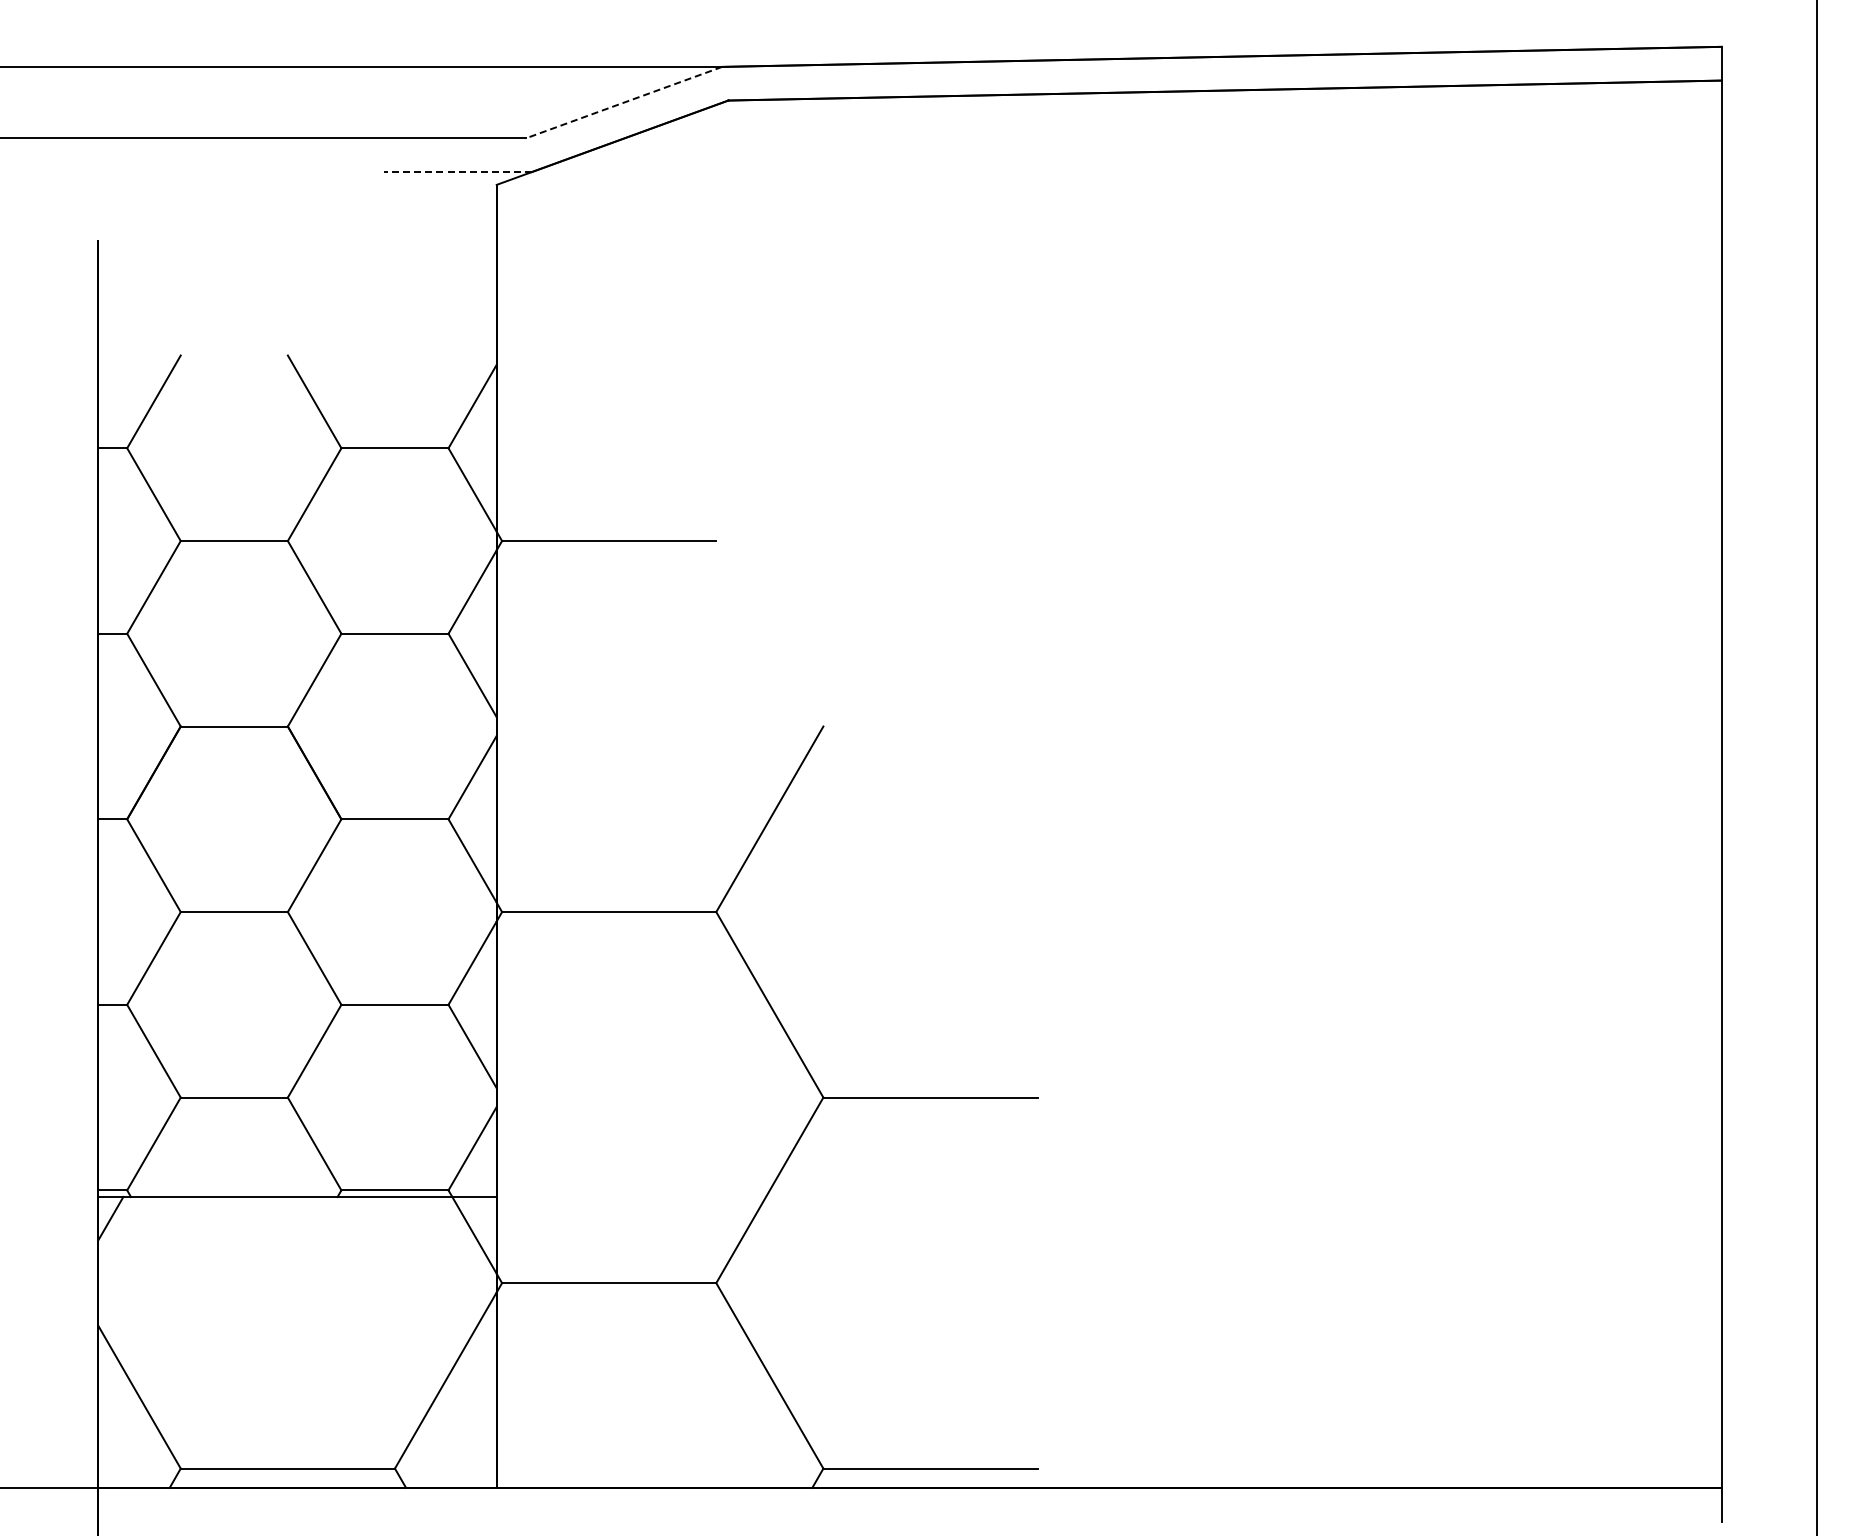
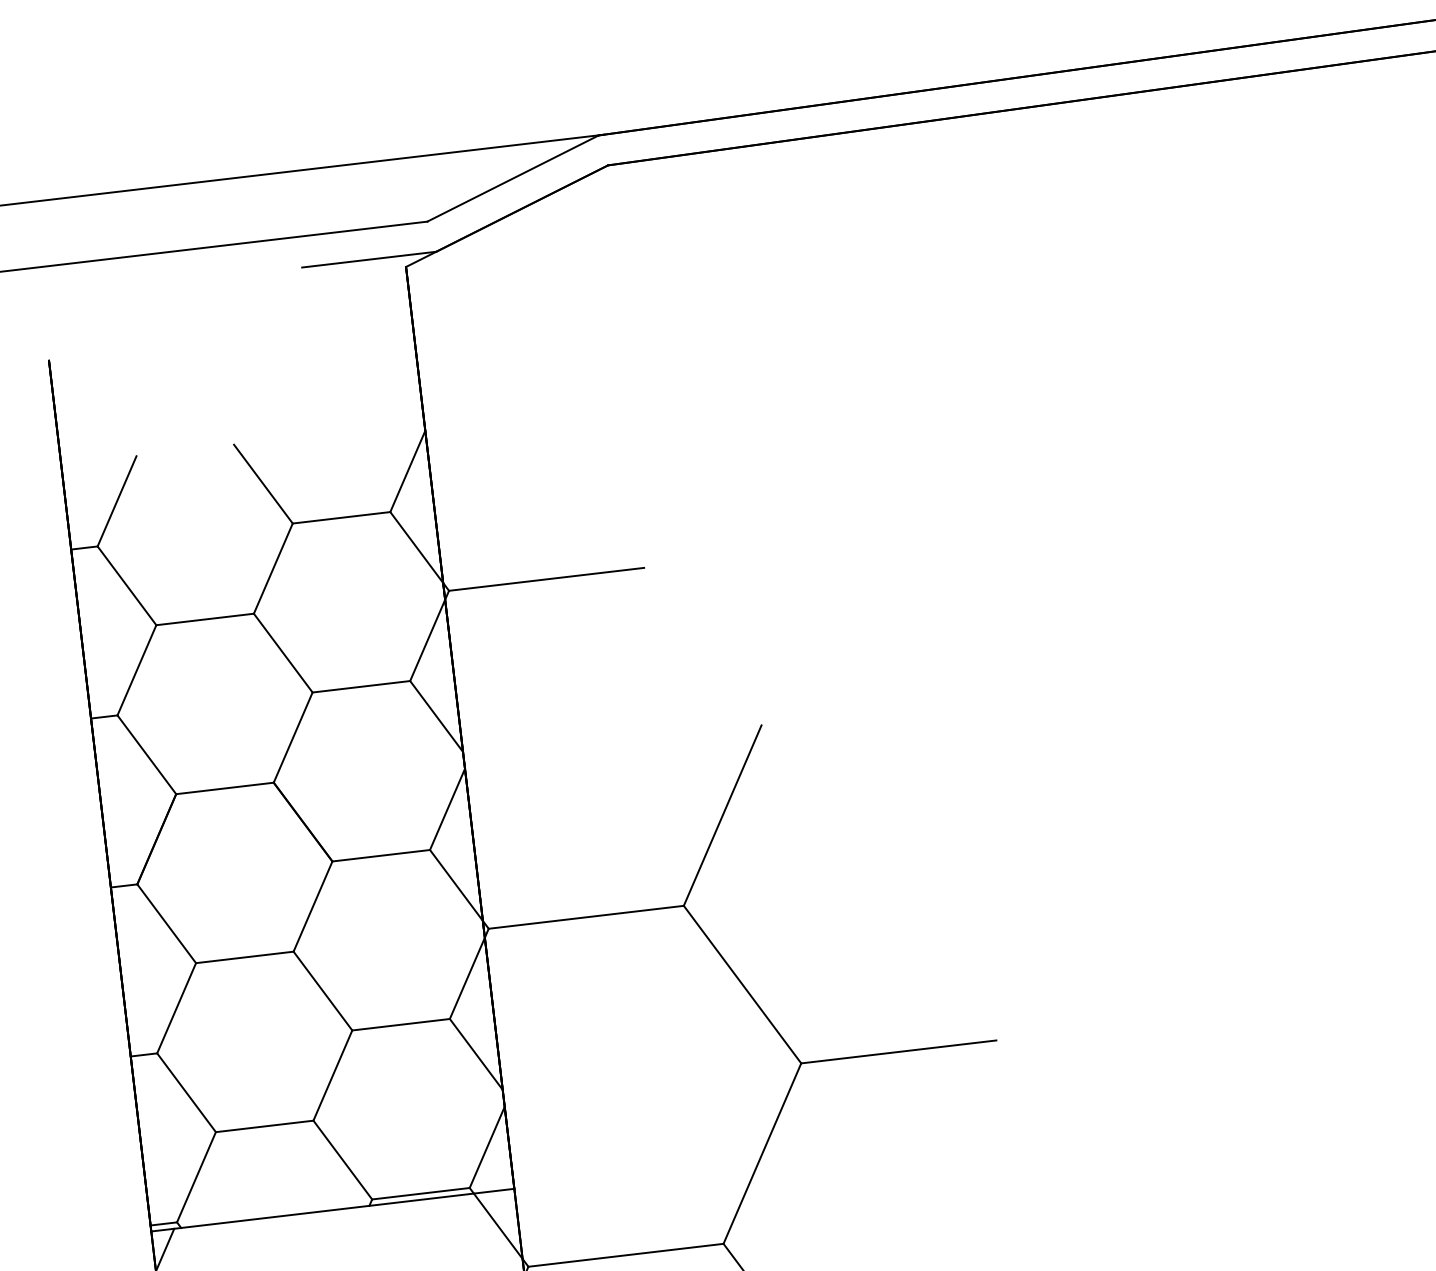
line: (623, 102) -> (512, 178), dashed -> solid
line: (457, 172) -> (368, 259), dashed -> solid

